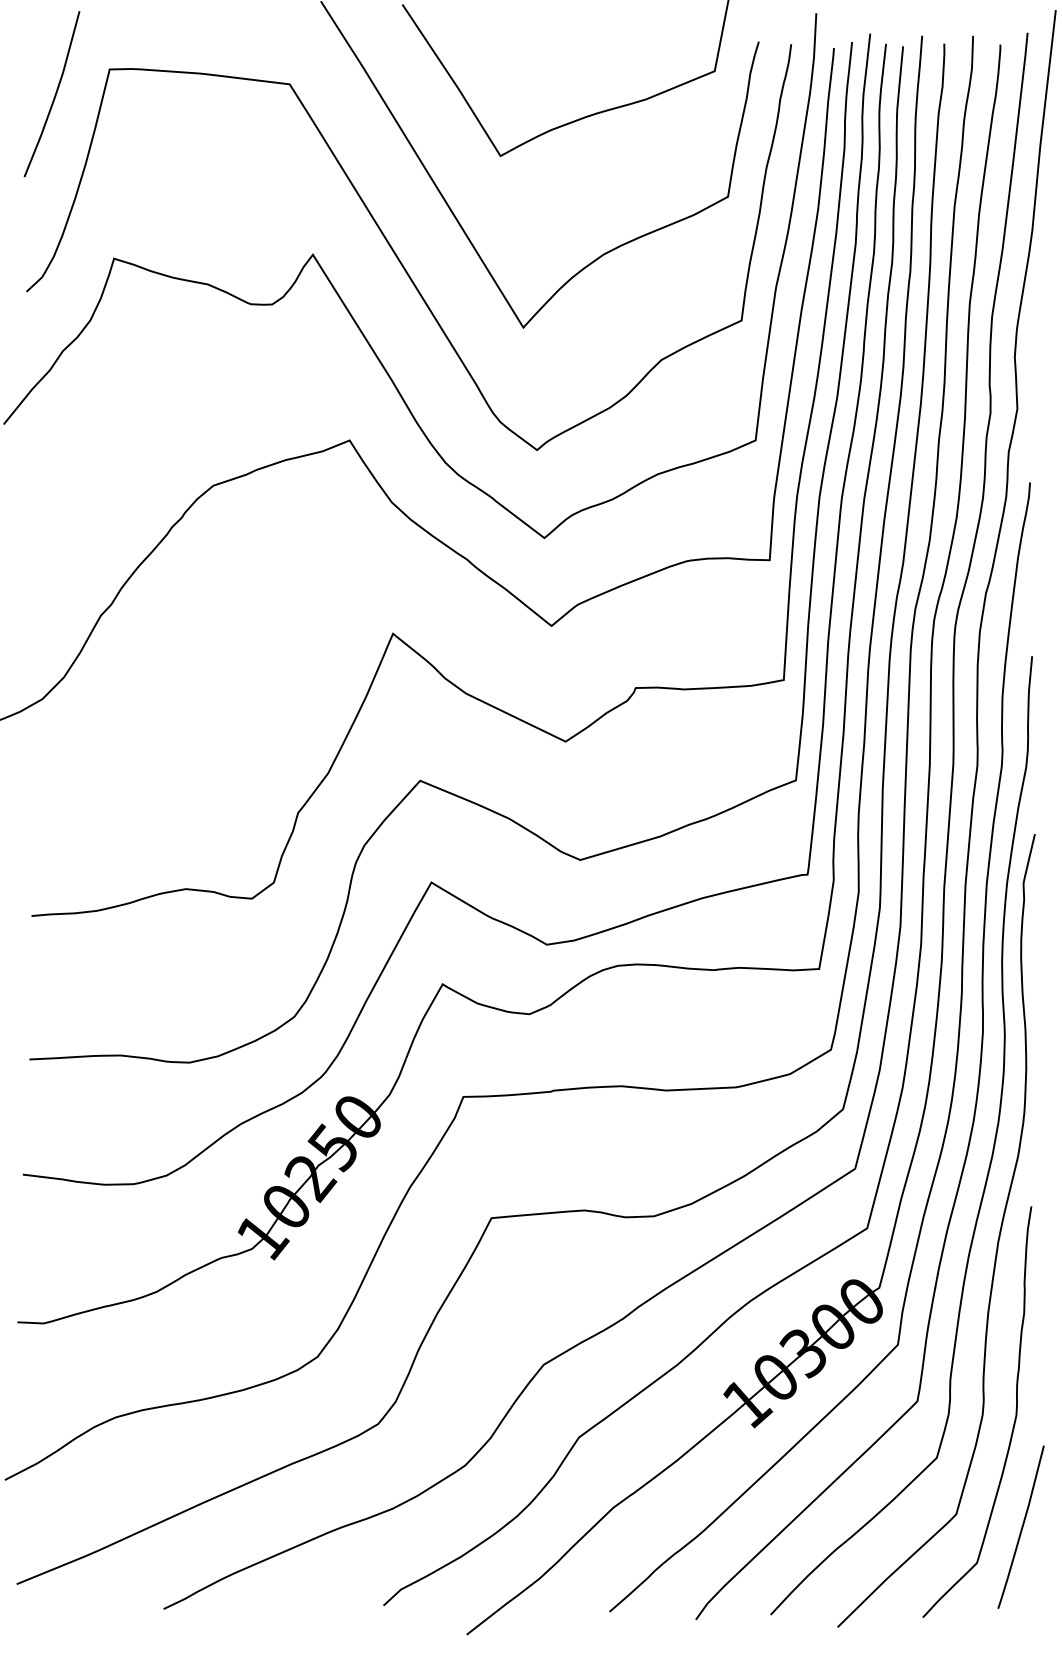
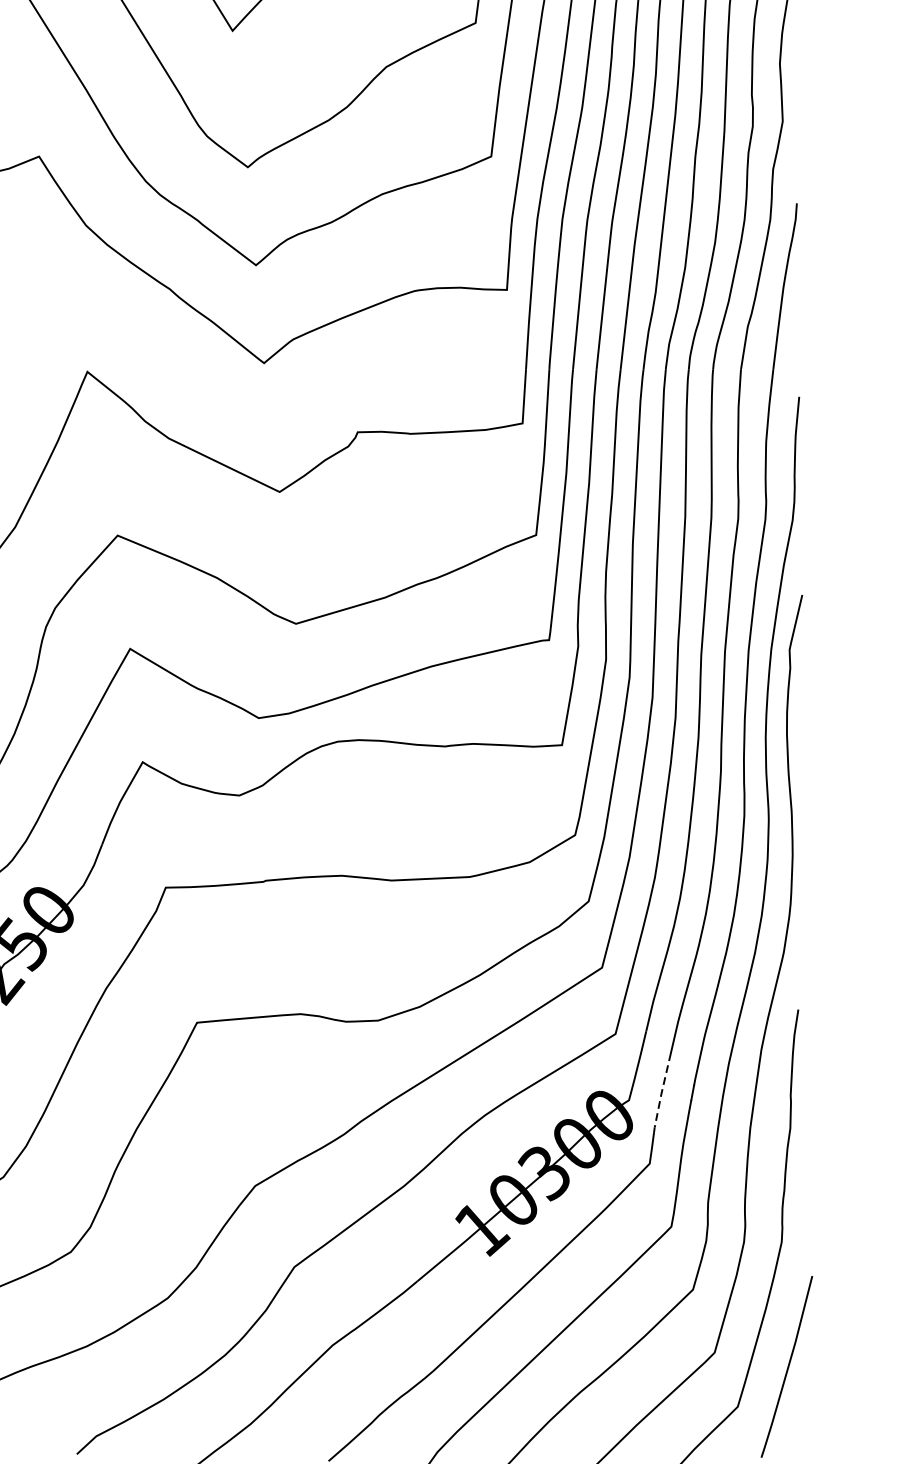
line: (908, 1283) -> (661, 1095), solid -> dashed

